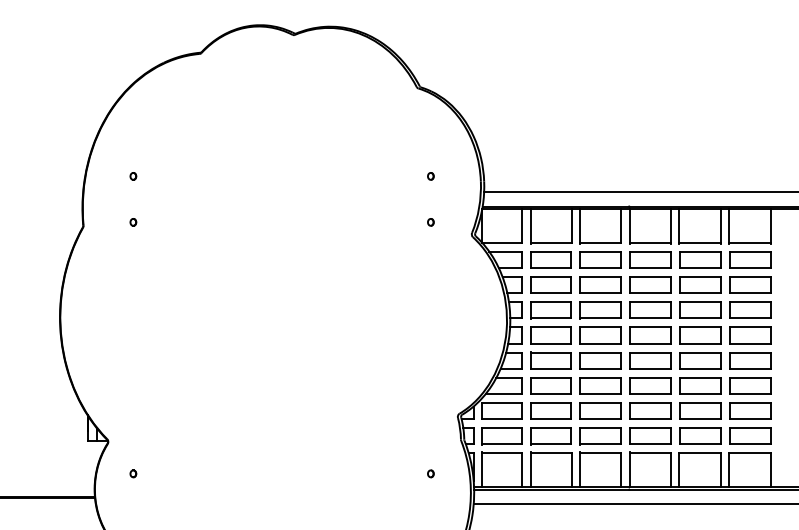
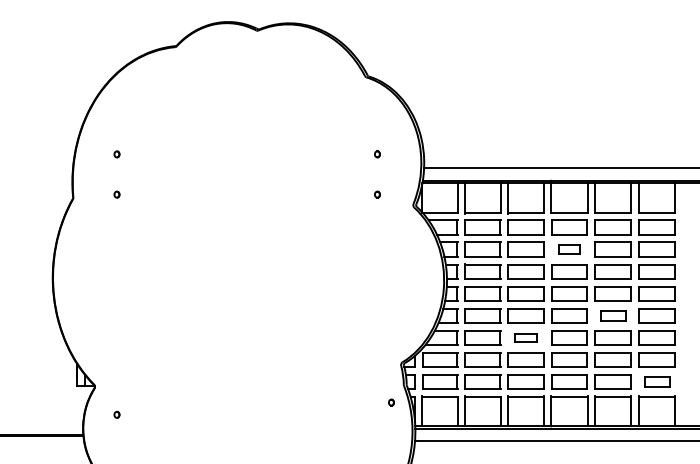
part: (650, 284) -> (569, 249), size x0.6
part: (700, 360) -> (613, 315), size x0.7
part: (600, 385) -> (525, 337), size x0.6
part: (750, 435) -> (657, 381), size x0.7
part: (430, 473) -> (391, 402), moved

